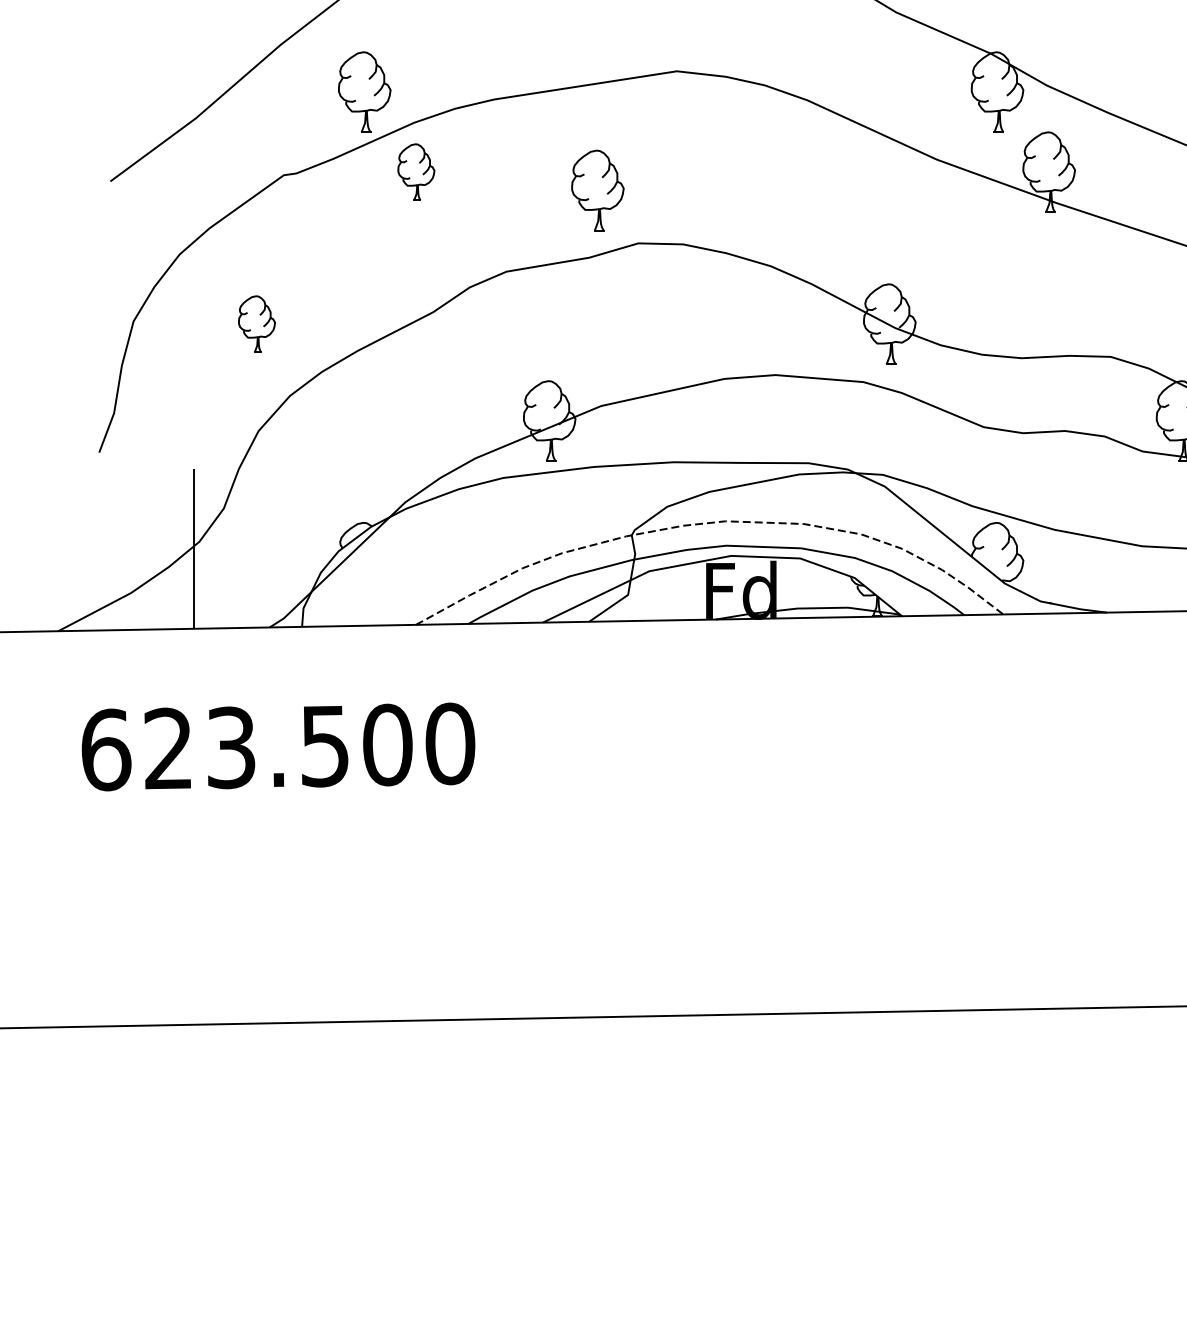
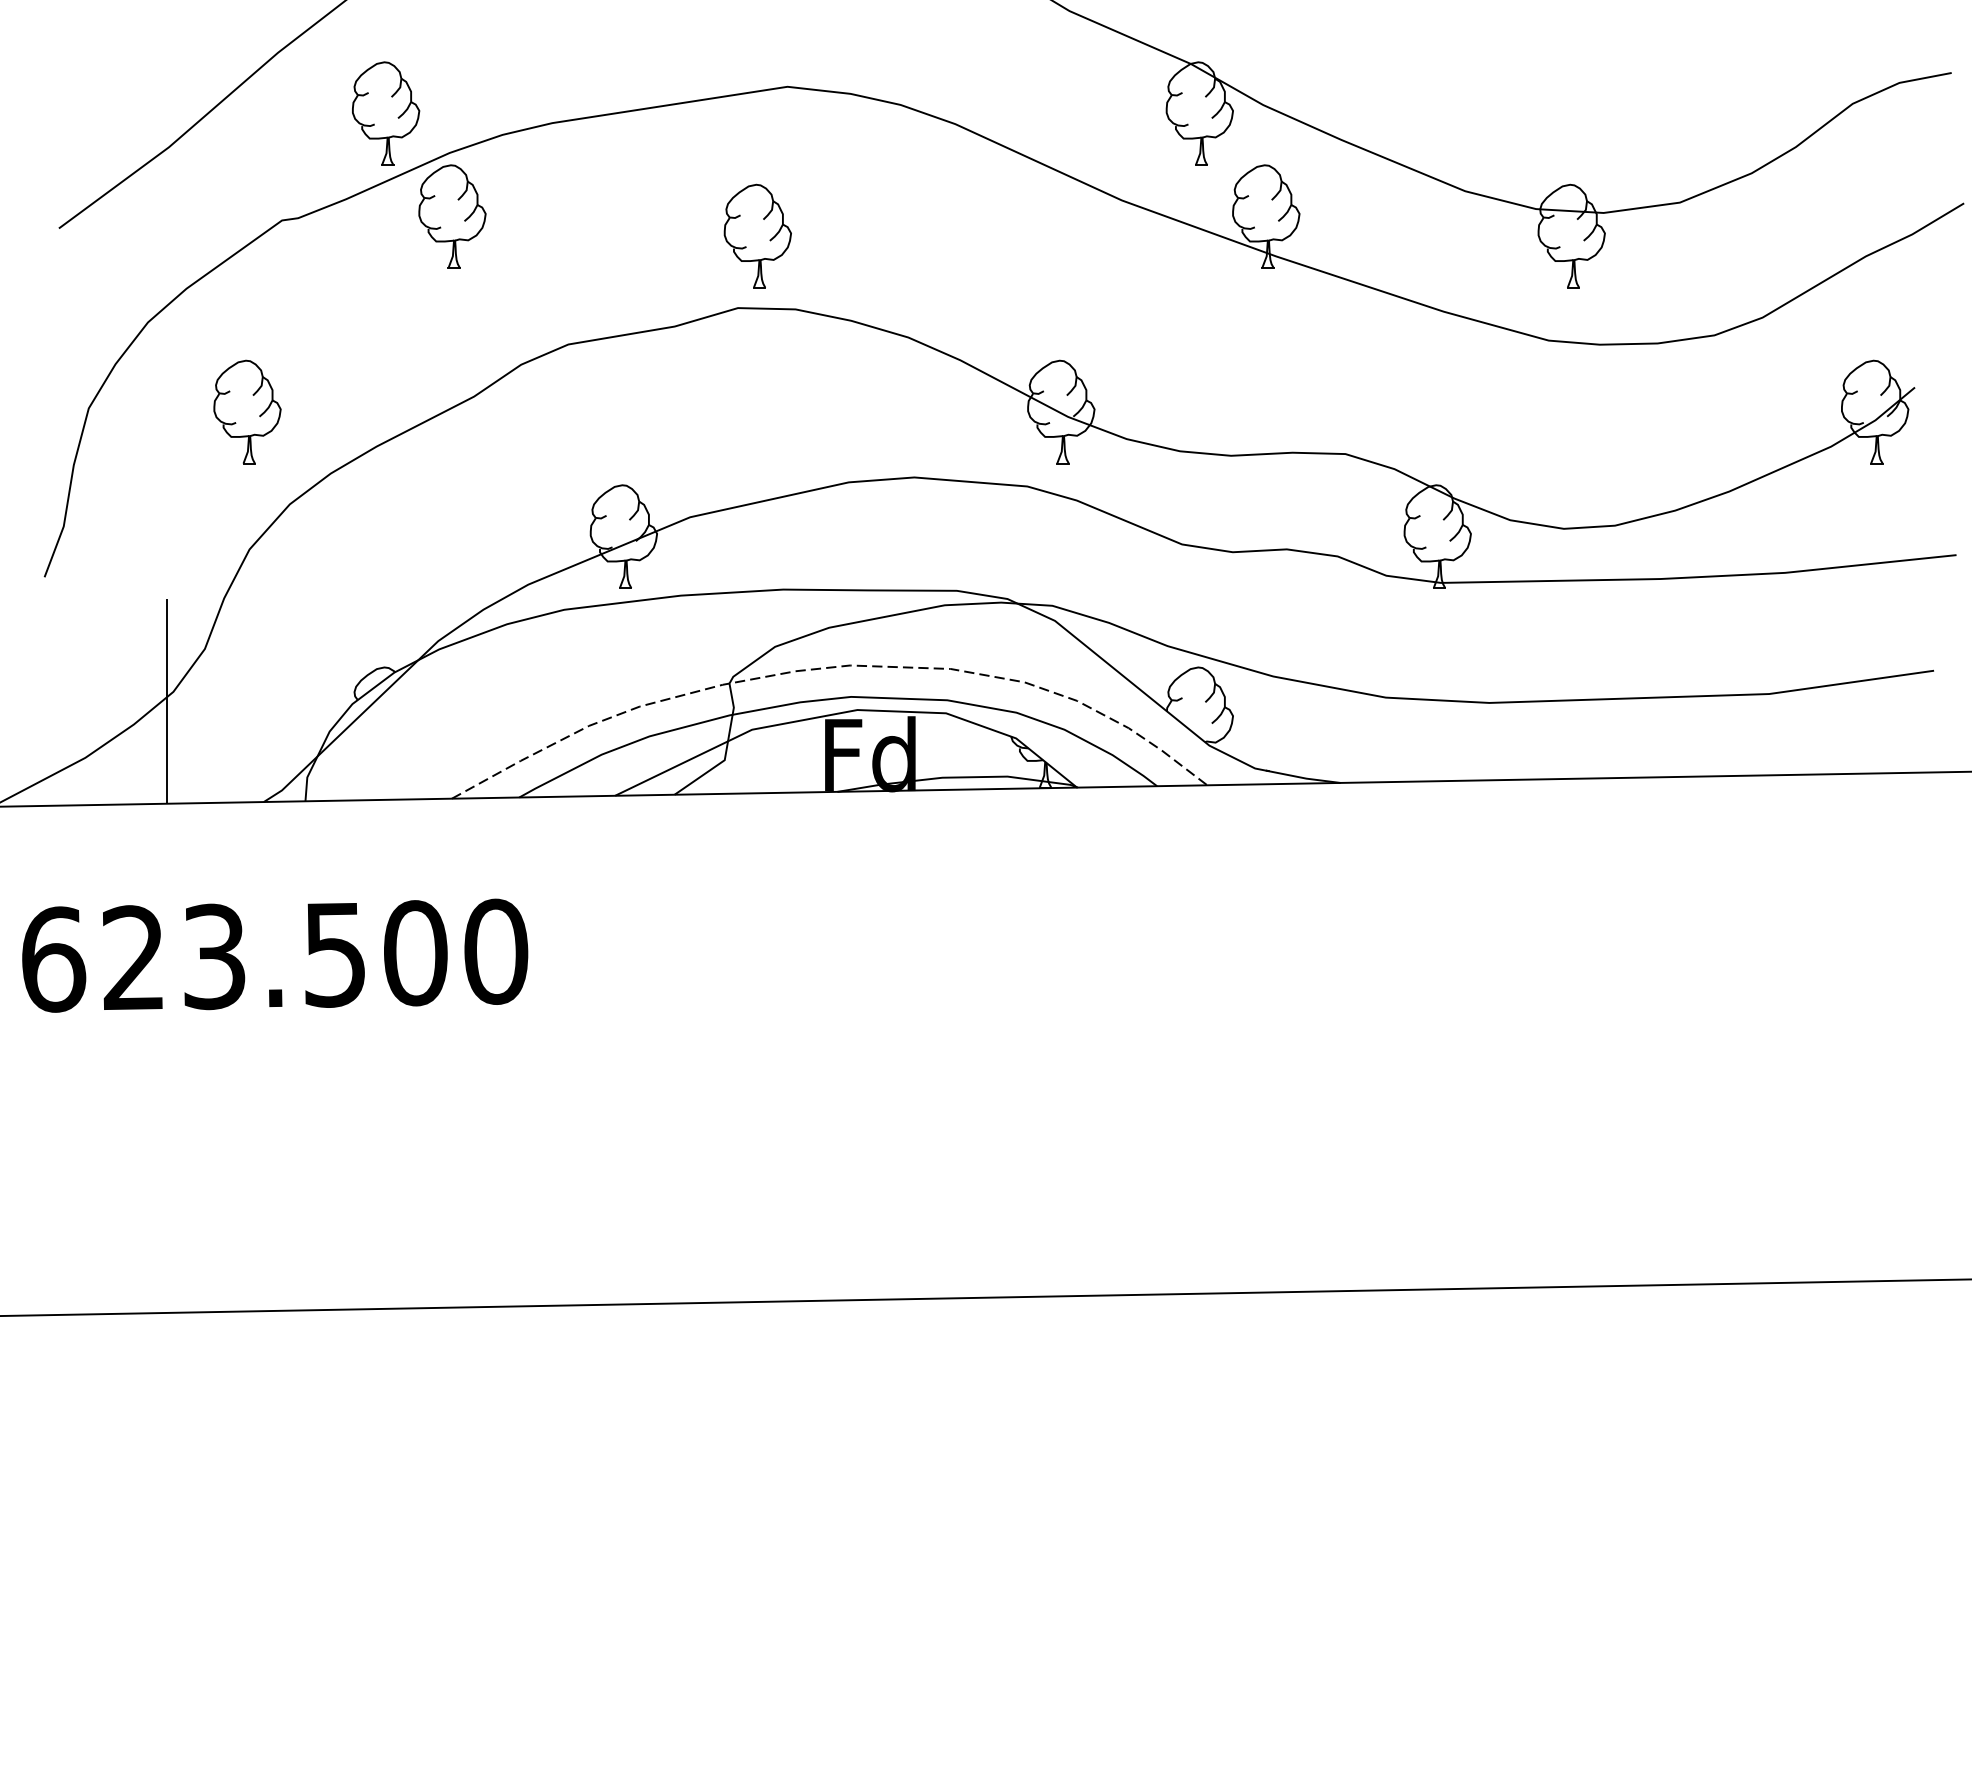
part: (416, 172) -> (452, 216), size x1.43
part: (597, 190) -> (757, 235), moved
part: (257, 323) -> (247, 411), size x1.43

